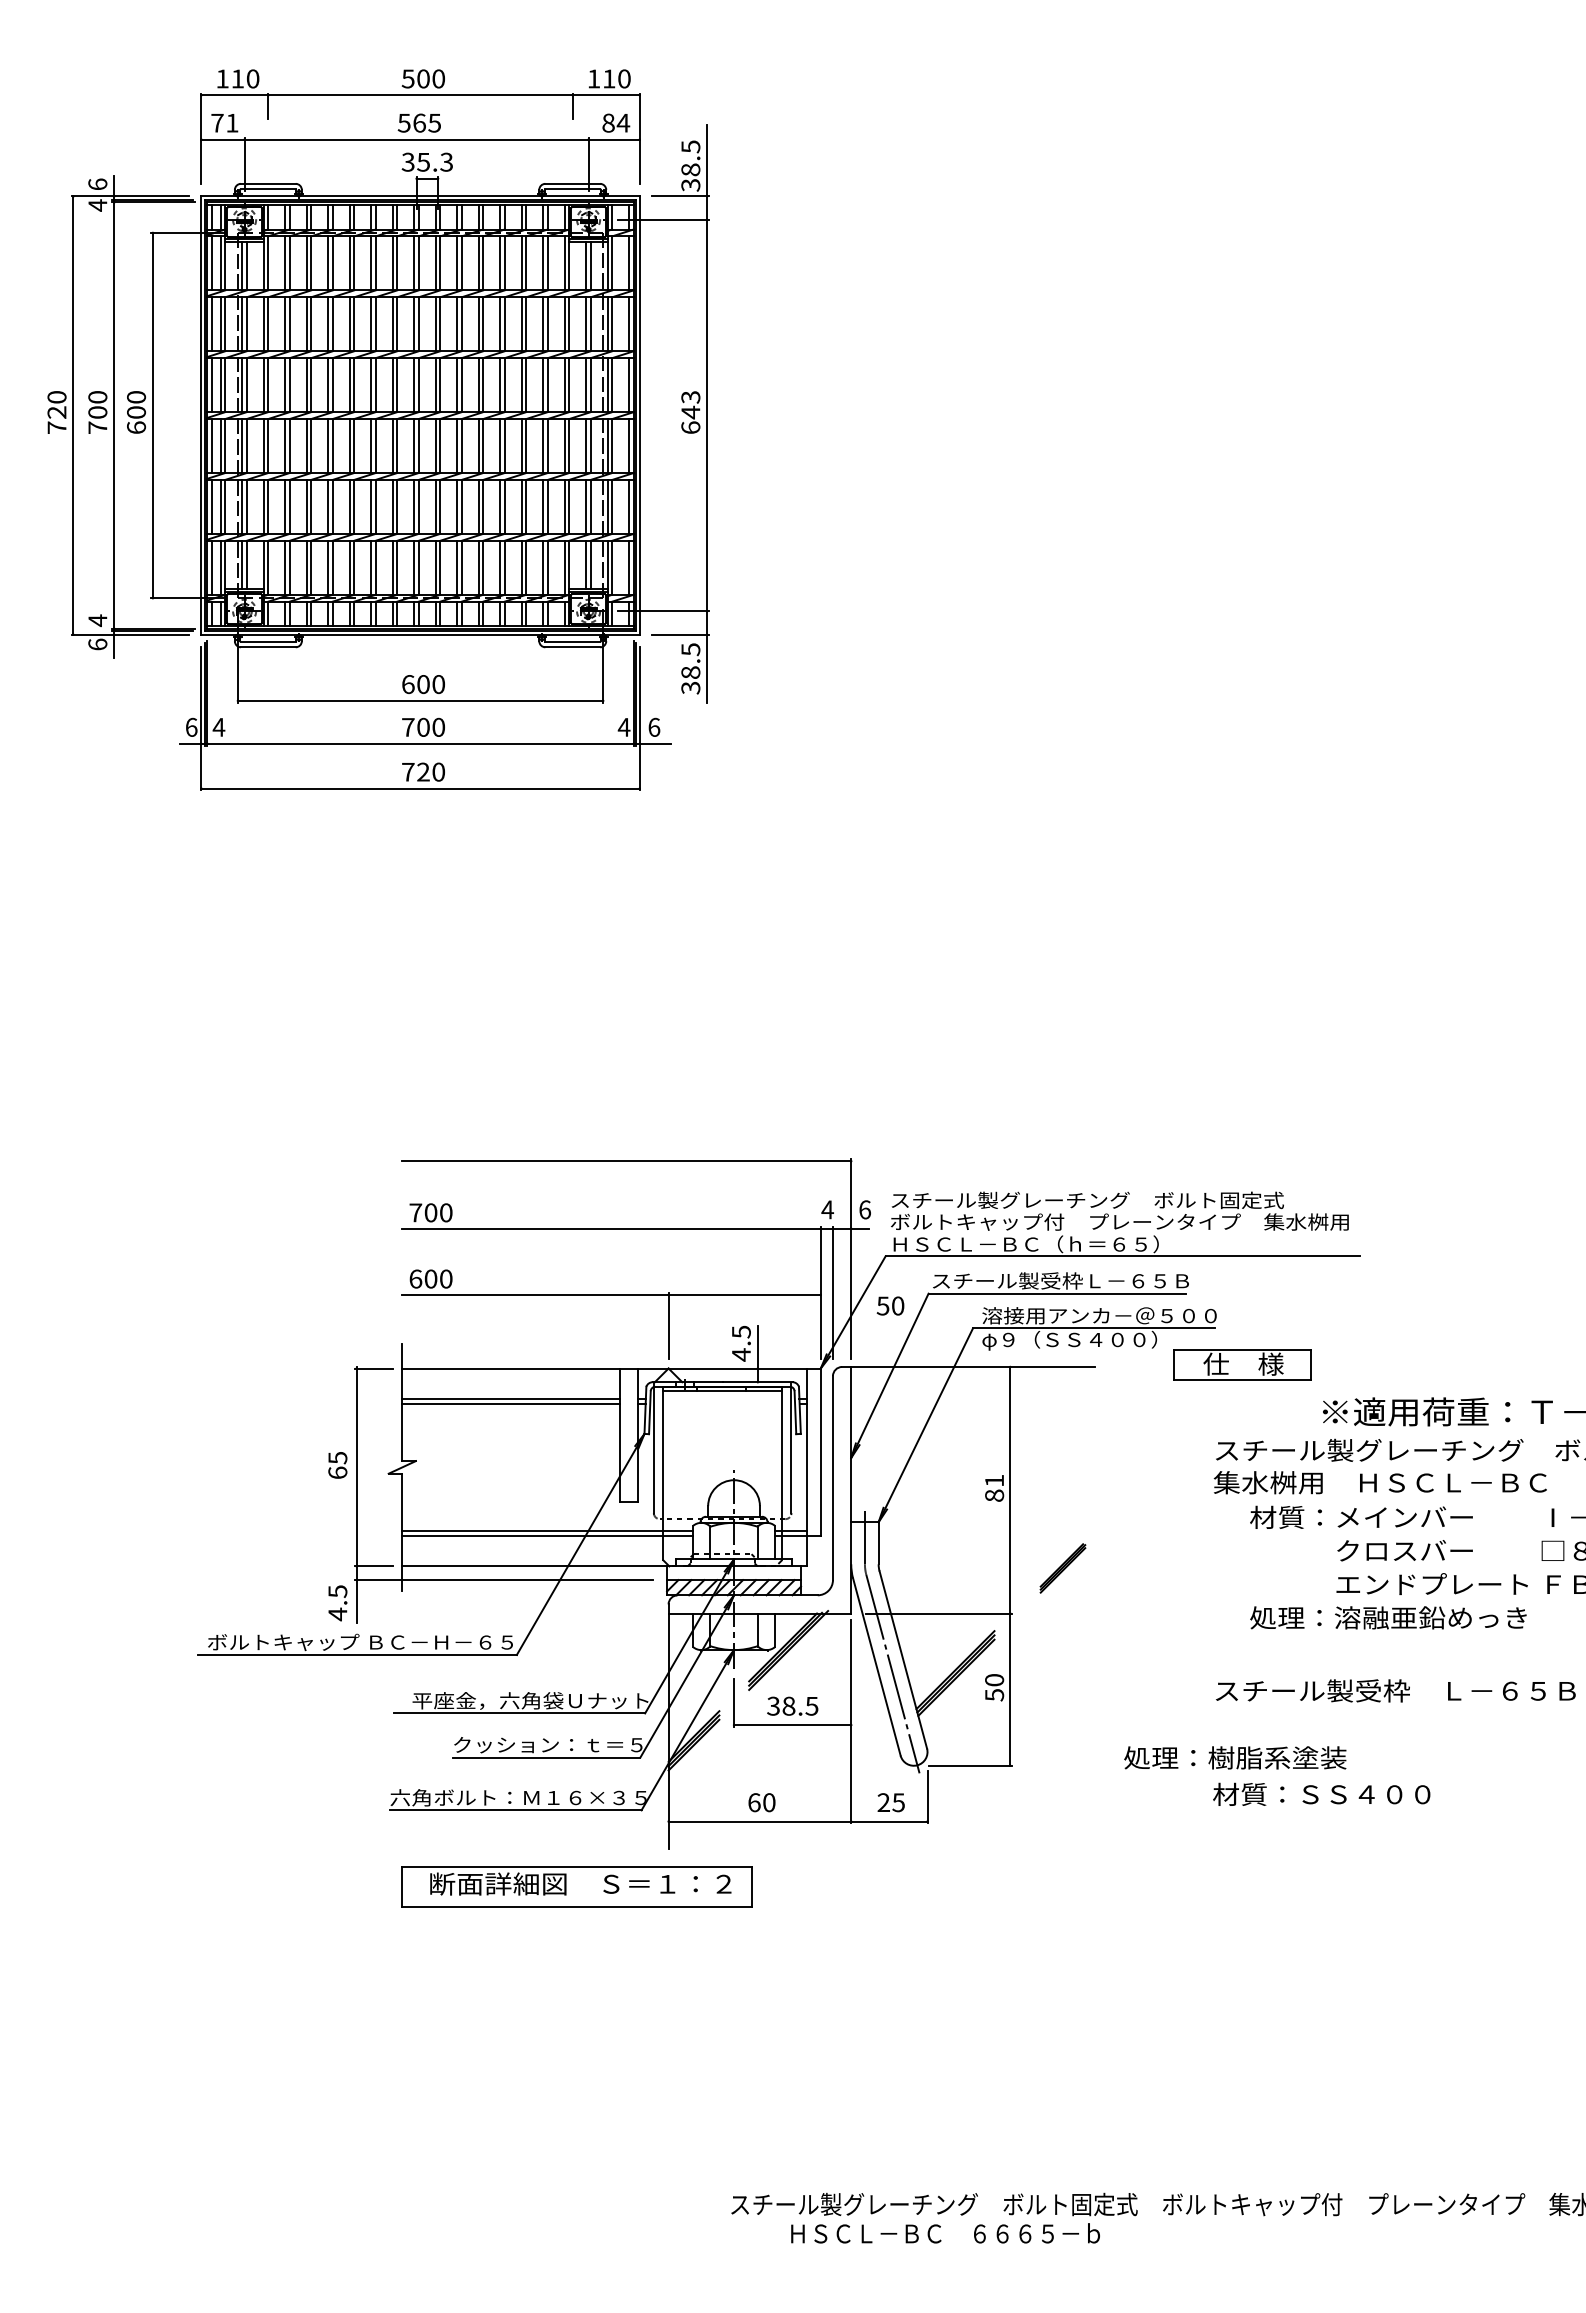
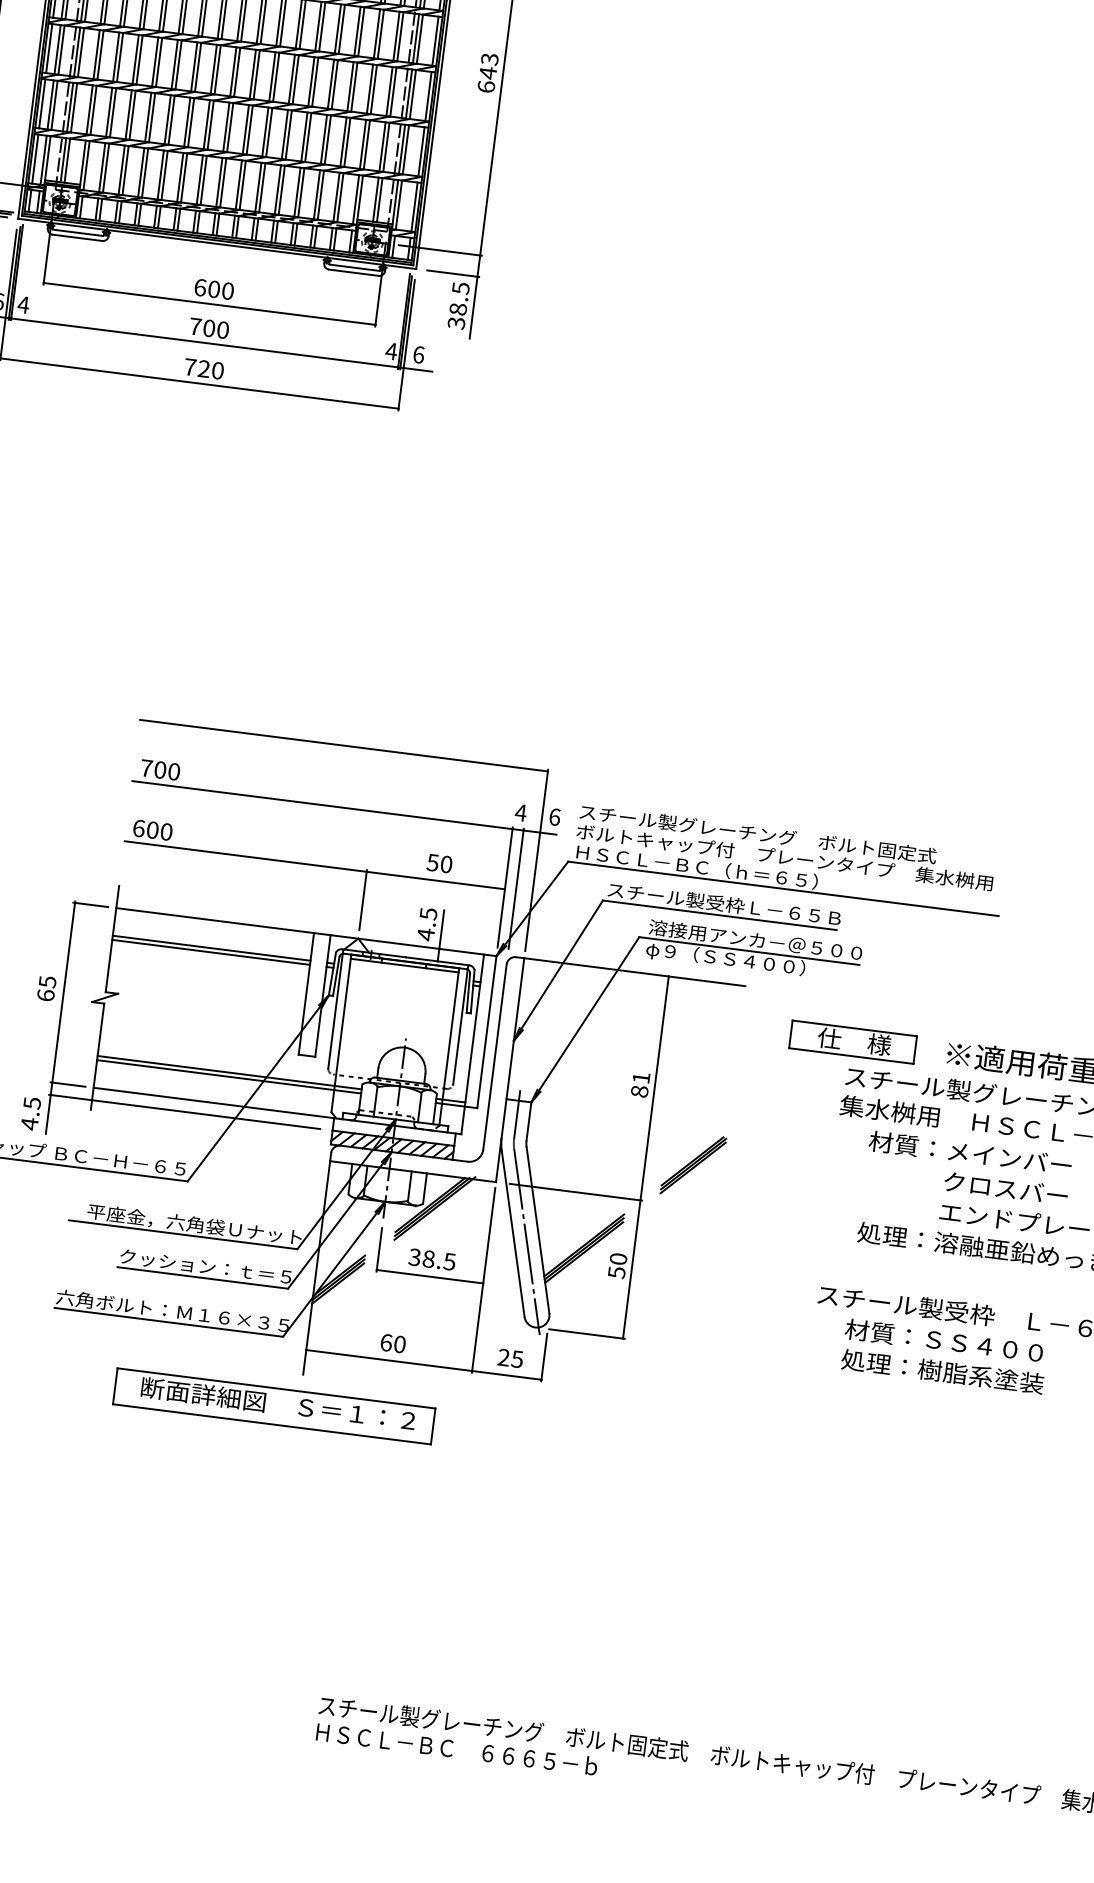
text: (890, 1305) -> (439, 863), moved
part: (1242, 1364) -> (853, 1041), moved
part: (1062, 1568) -> (693, 1165), size x1.43
text: (1235, 1757) -> (942, 1371), moved
text: (1321, 1793) -> (944, 1340), moved
part: (576, 1886) -> (274, 1405), moved
text: (945, 2233) -> (456, 1749), moved

